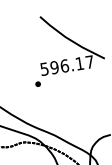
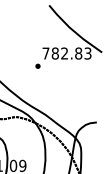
text: (66, 65) -> (66, 53), 596.17 -> 782.83

